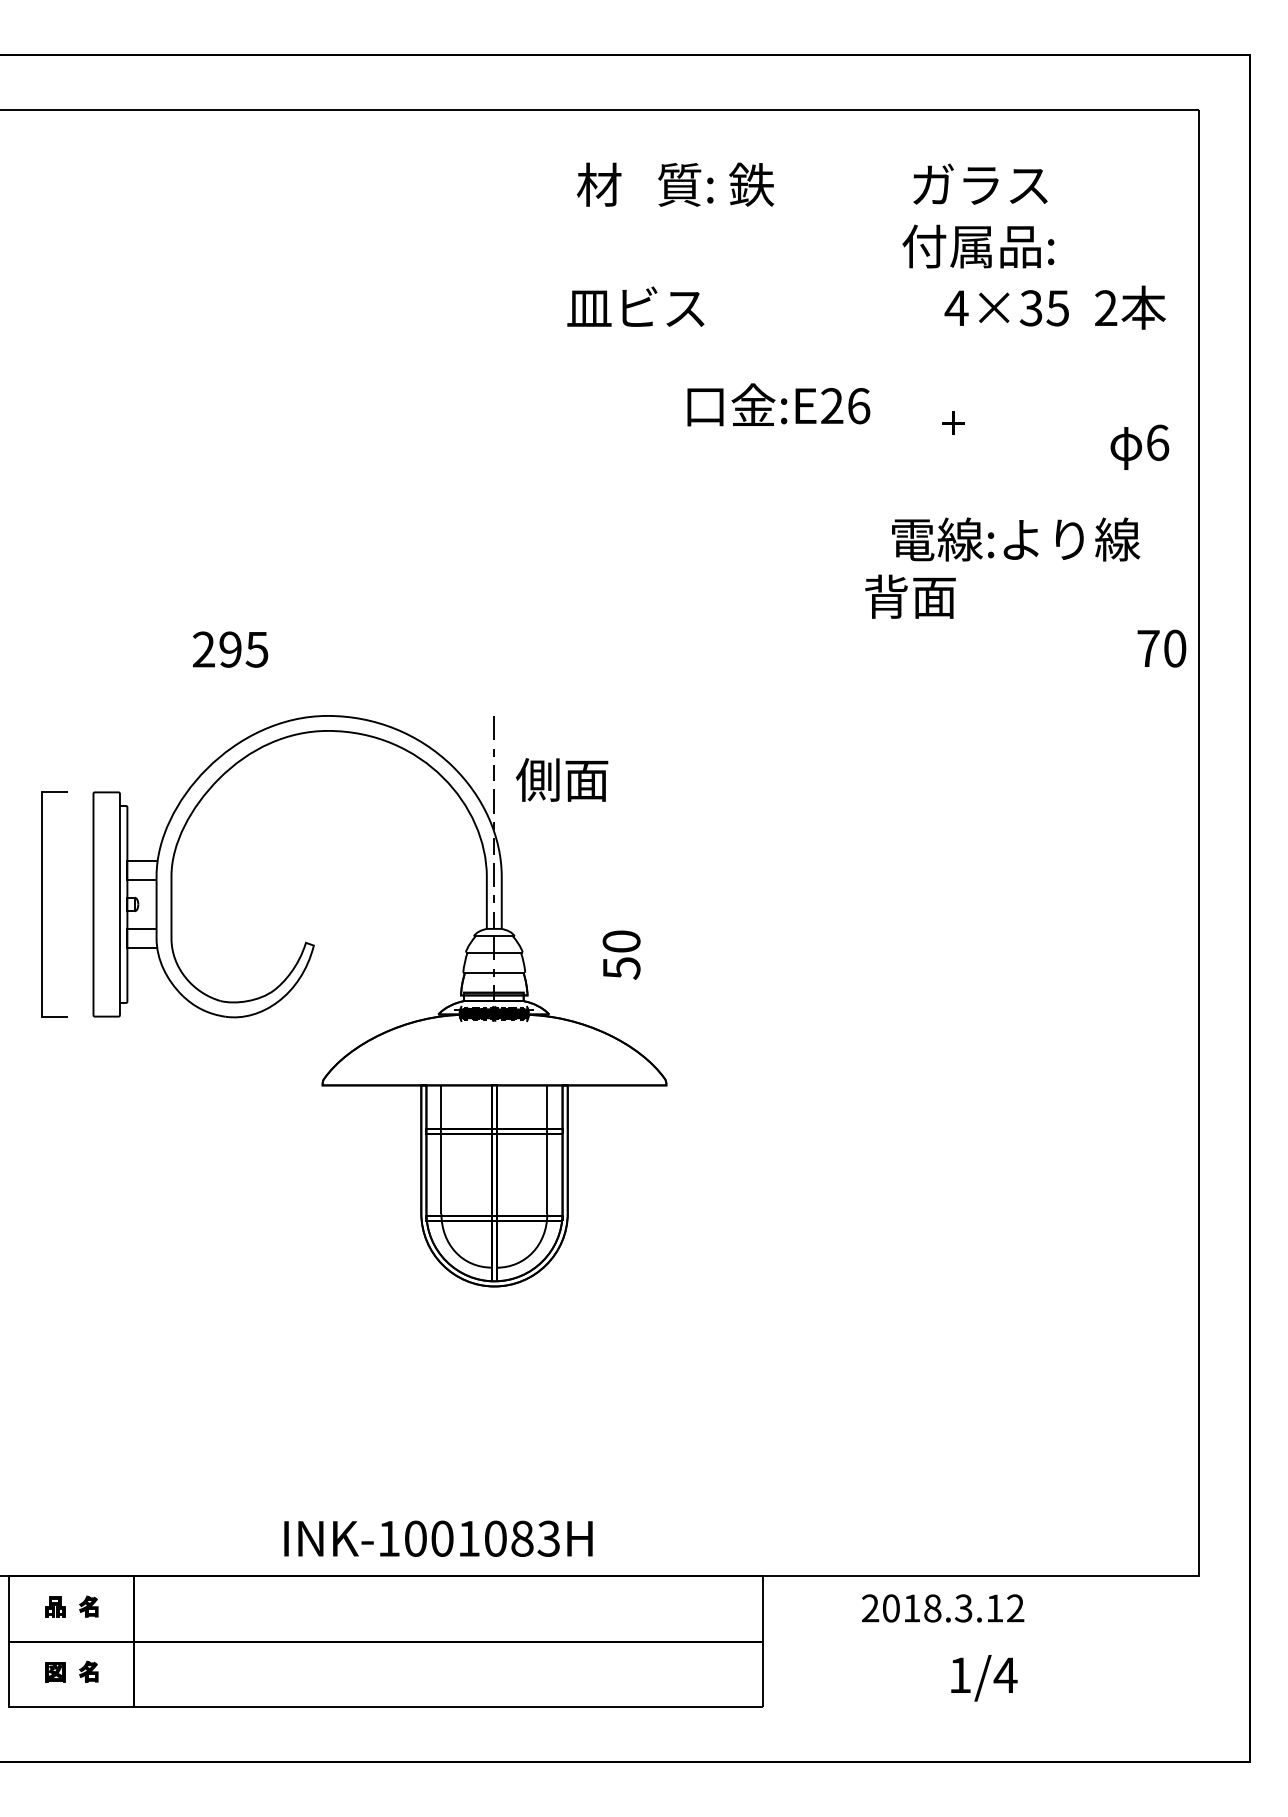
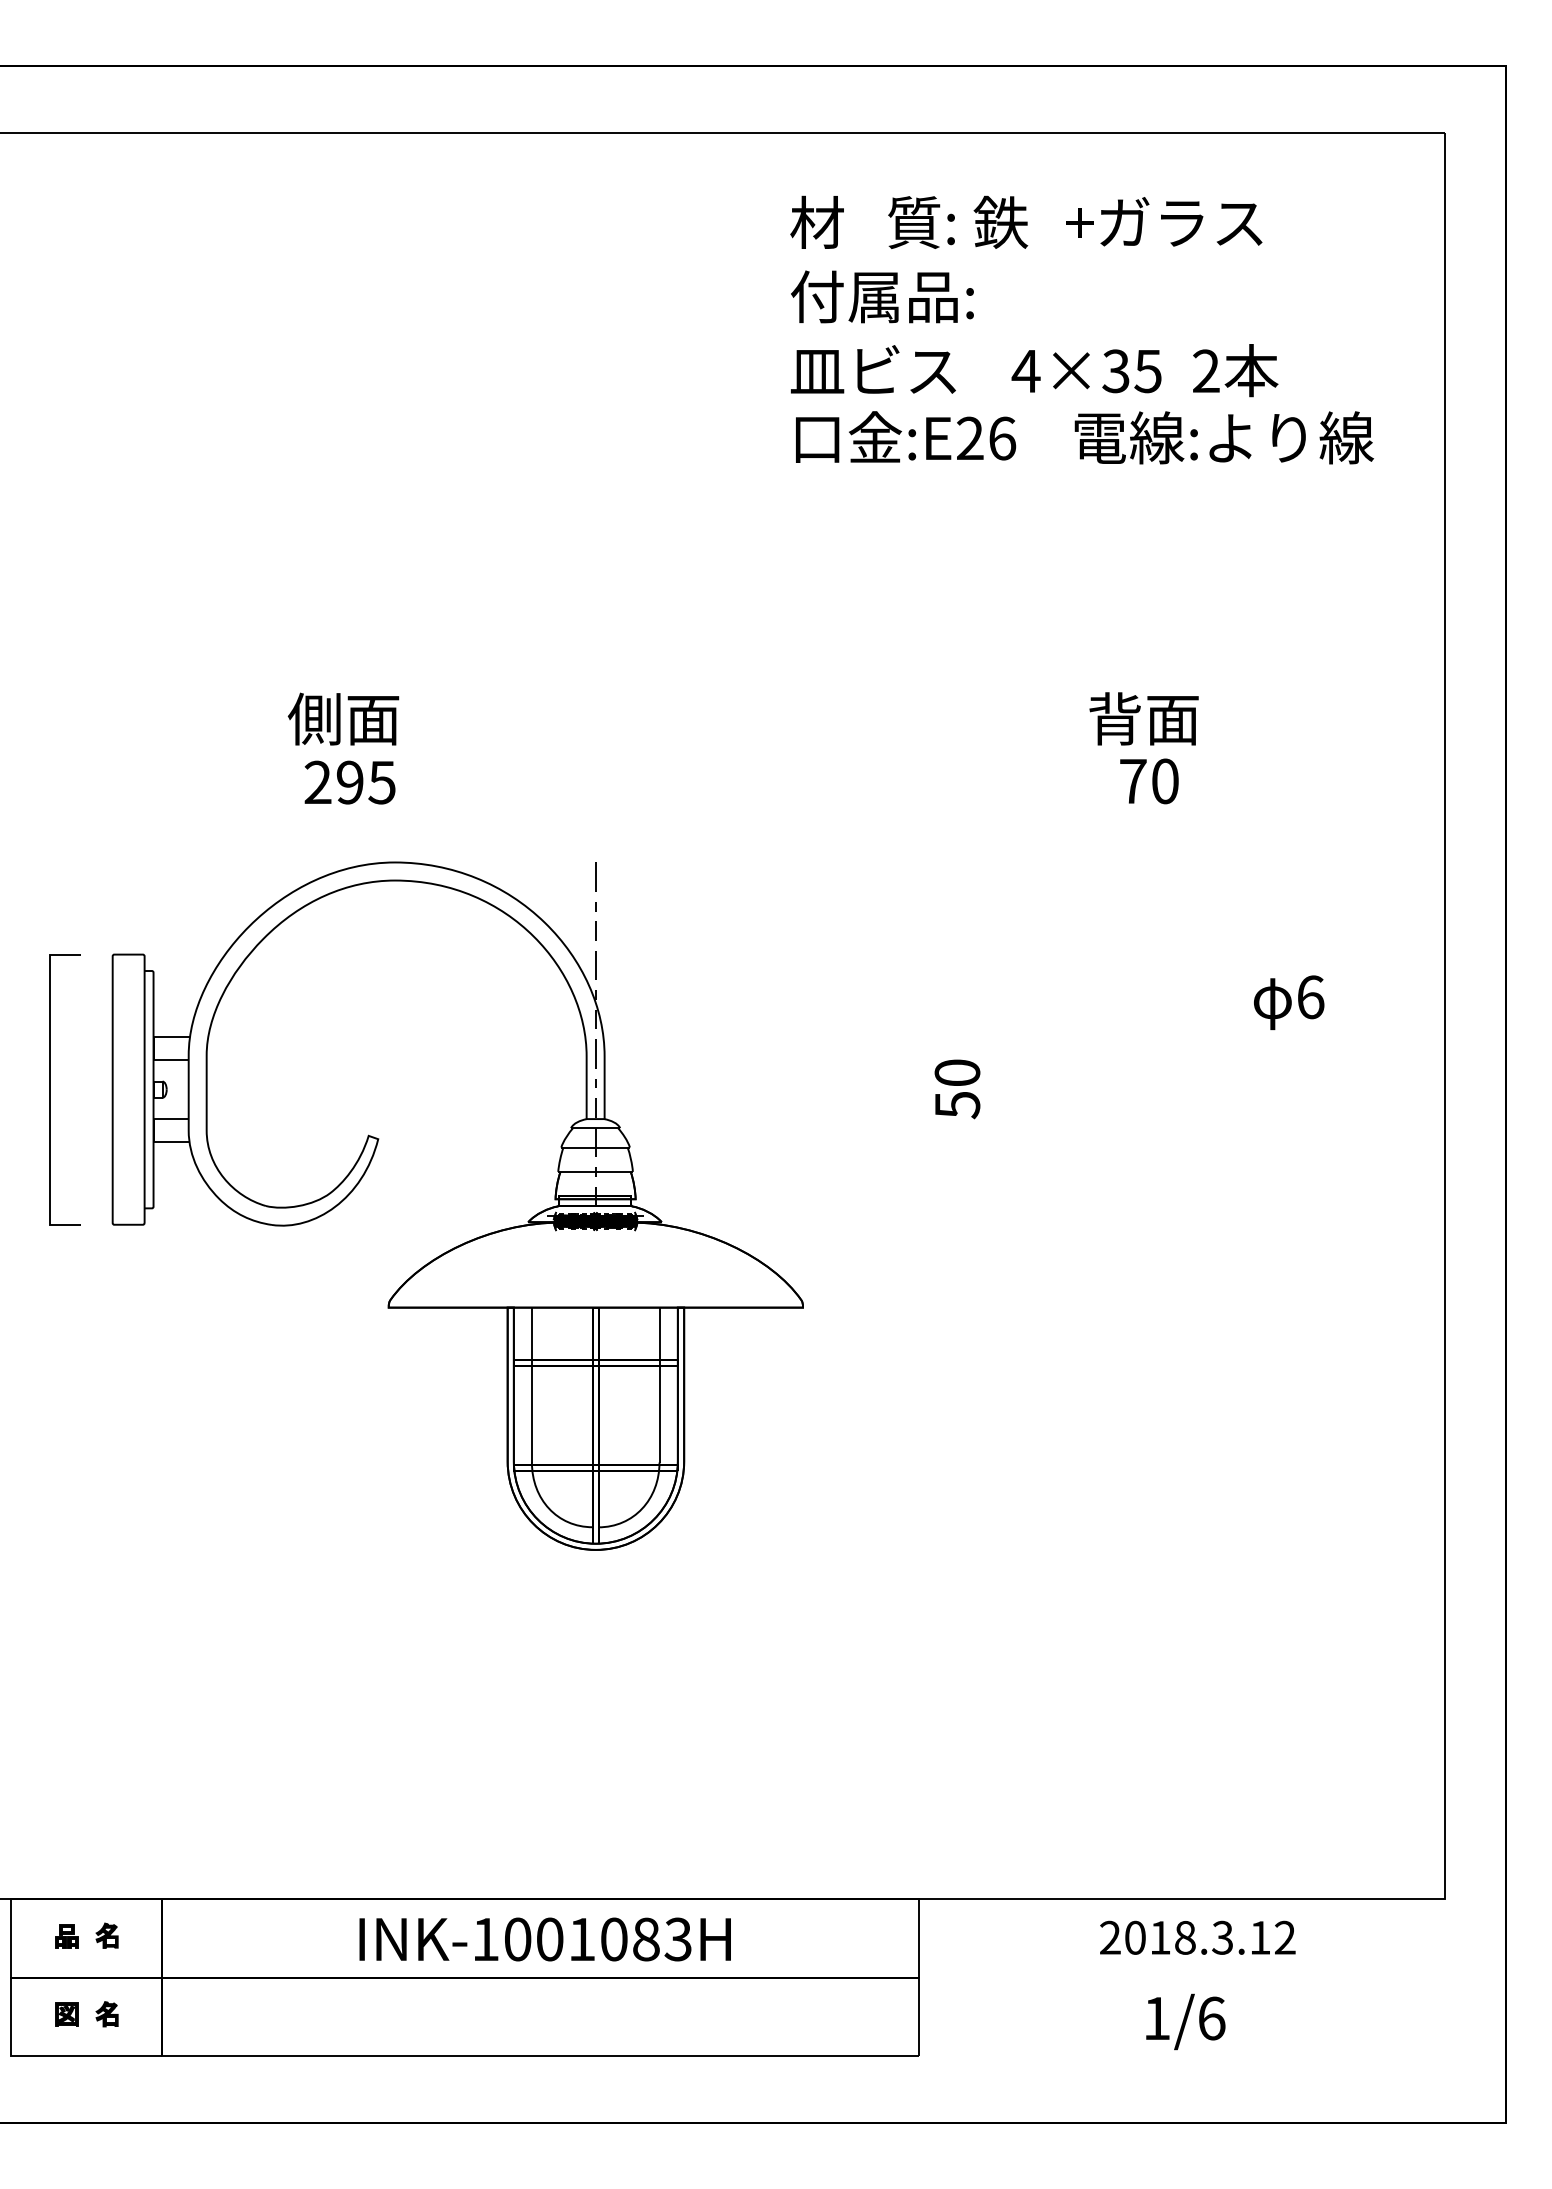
text: (675, 184) -> (909, 222), moved
text: (978, 246) -> (882, 296), moved
text: (635, 306) -> (872, 369), moved
text: (1054, 307) -> (1144, 370), moved
text: (778, 404) -> (905, 436), moved
text: (953, 422) -> (1080, 222), moved
text: (1139, 446) -> (1288, 1001), moved
text: (1016, 539) -> (1224, 437), moved
text: (910, 596) -> (1144, 718), moved
text: (1161, 648) -> (1148, 781), moved
text: (230, 649) -> (350, 782), moved
text: (561, 779) -> (342, 718), moved
text: (621, 954) -> (957, 1088), moved
text: (438, 1538) -> (545, 1939), moved
text: (943, 1608) -> (1198, 1937), moved
text: (1005, 1675) -> (1211, 2018), 1/4 -> 1/6

